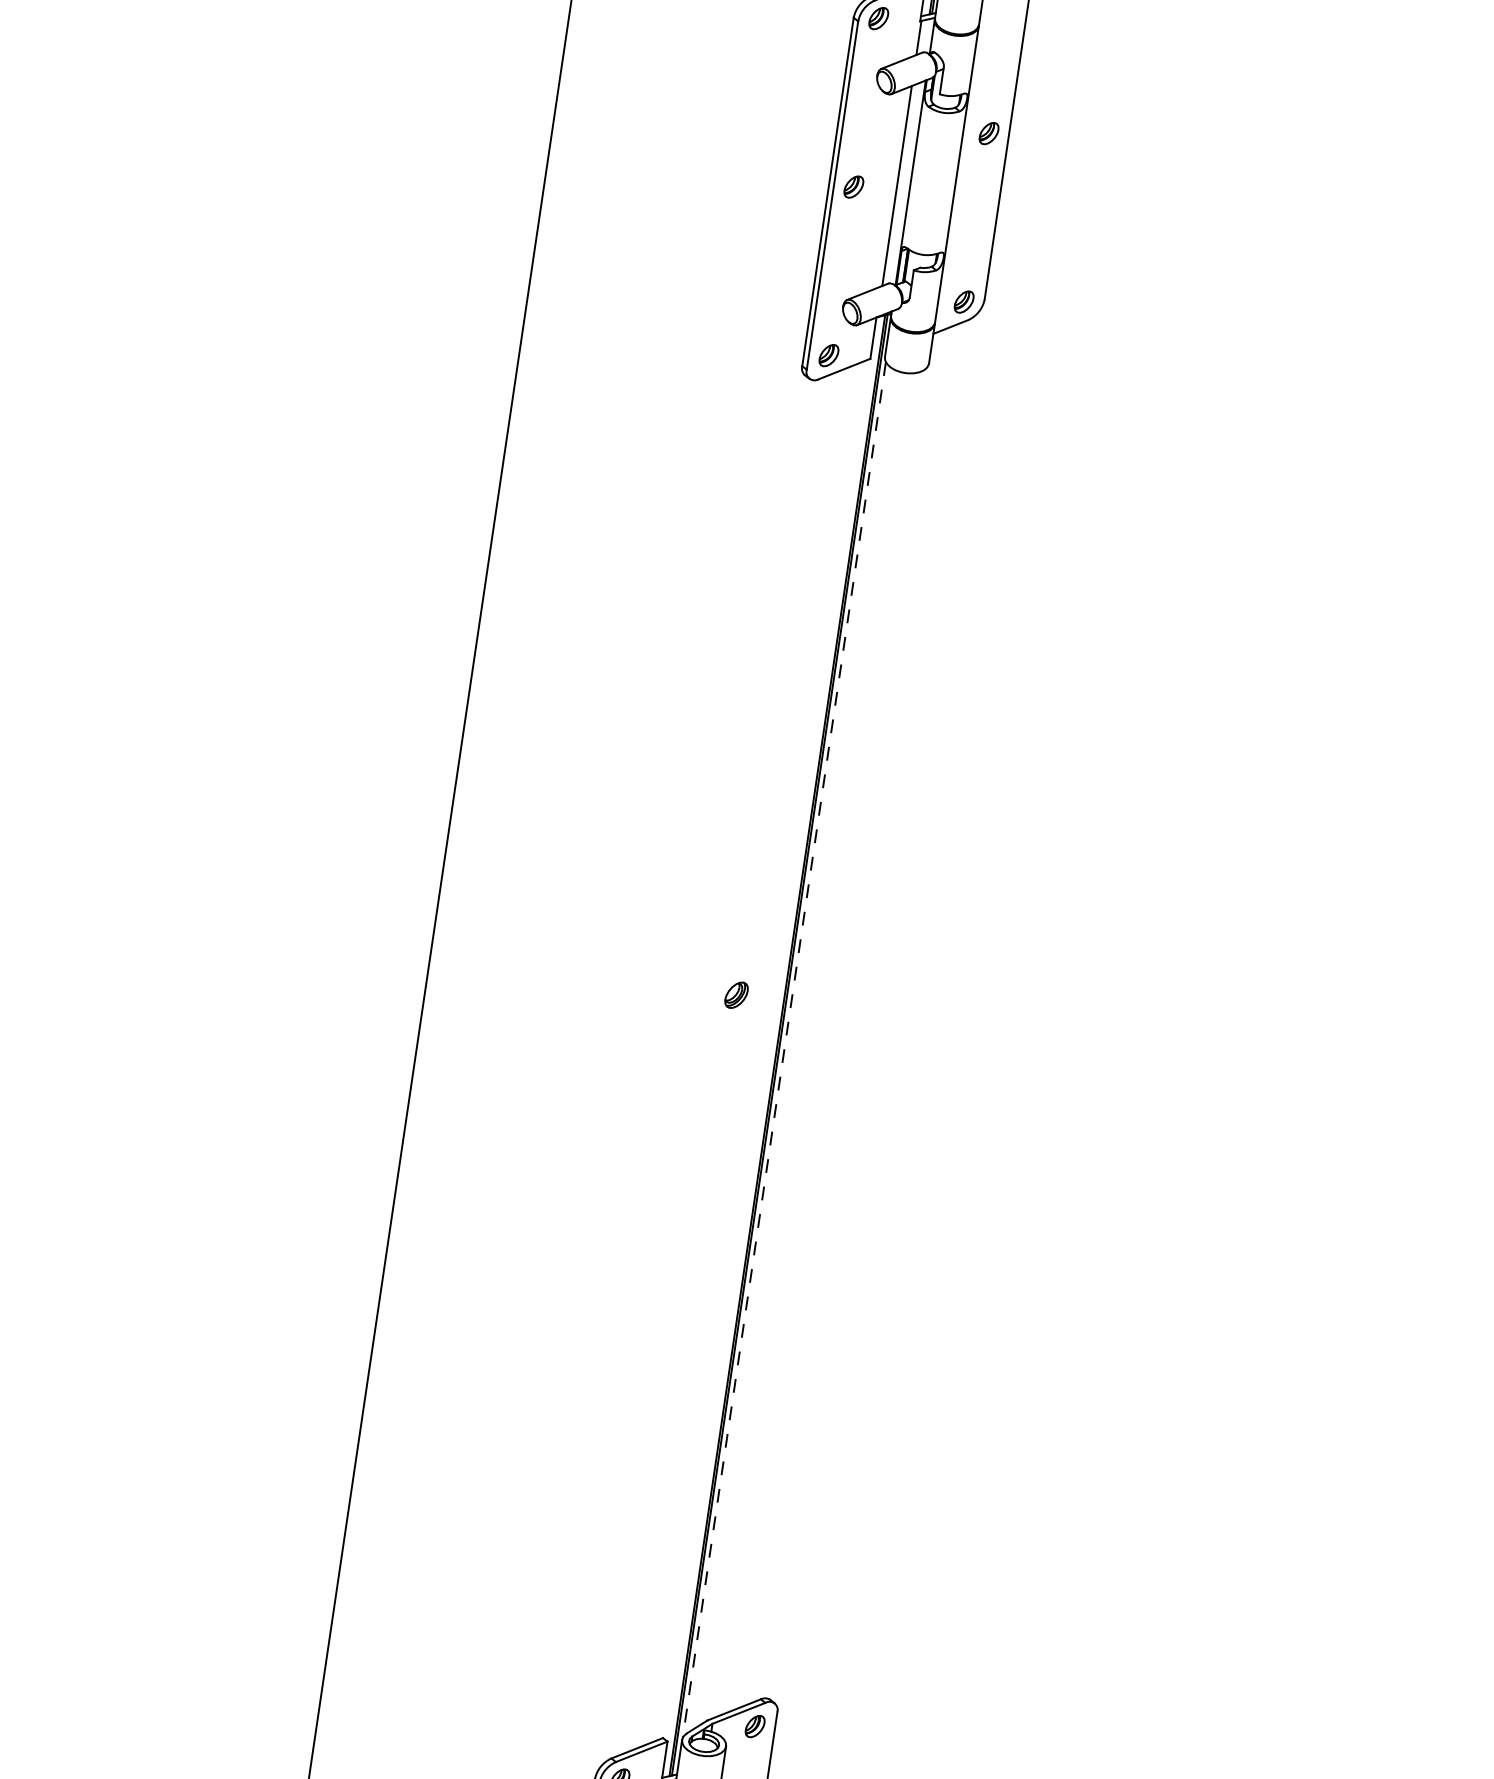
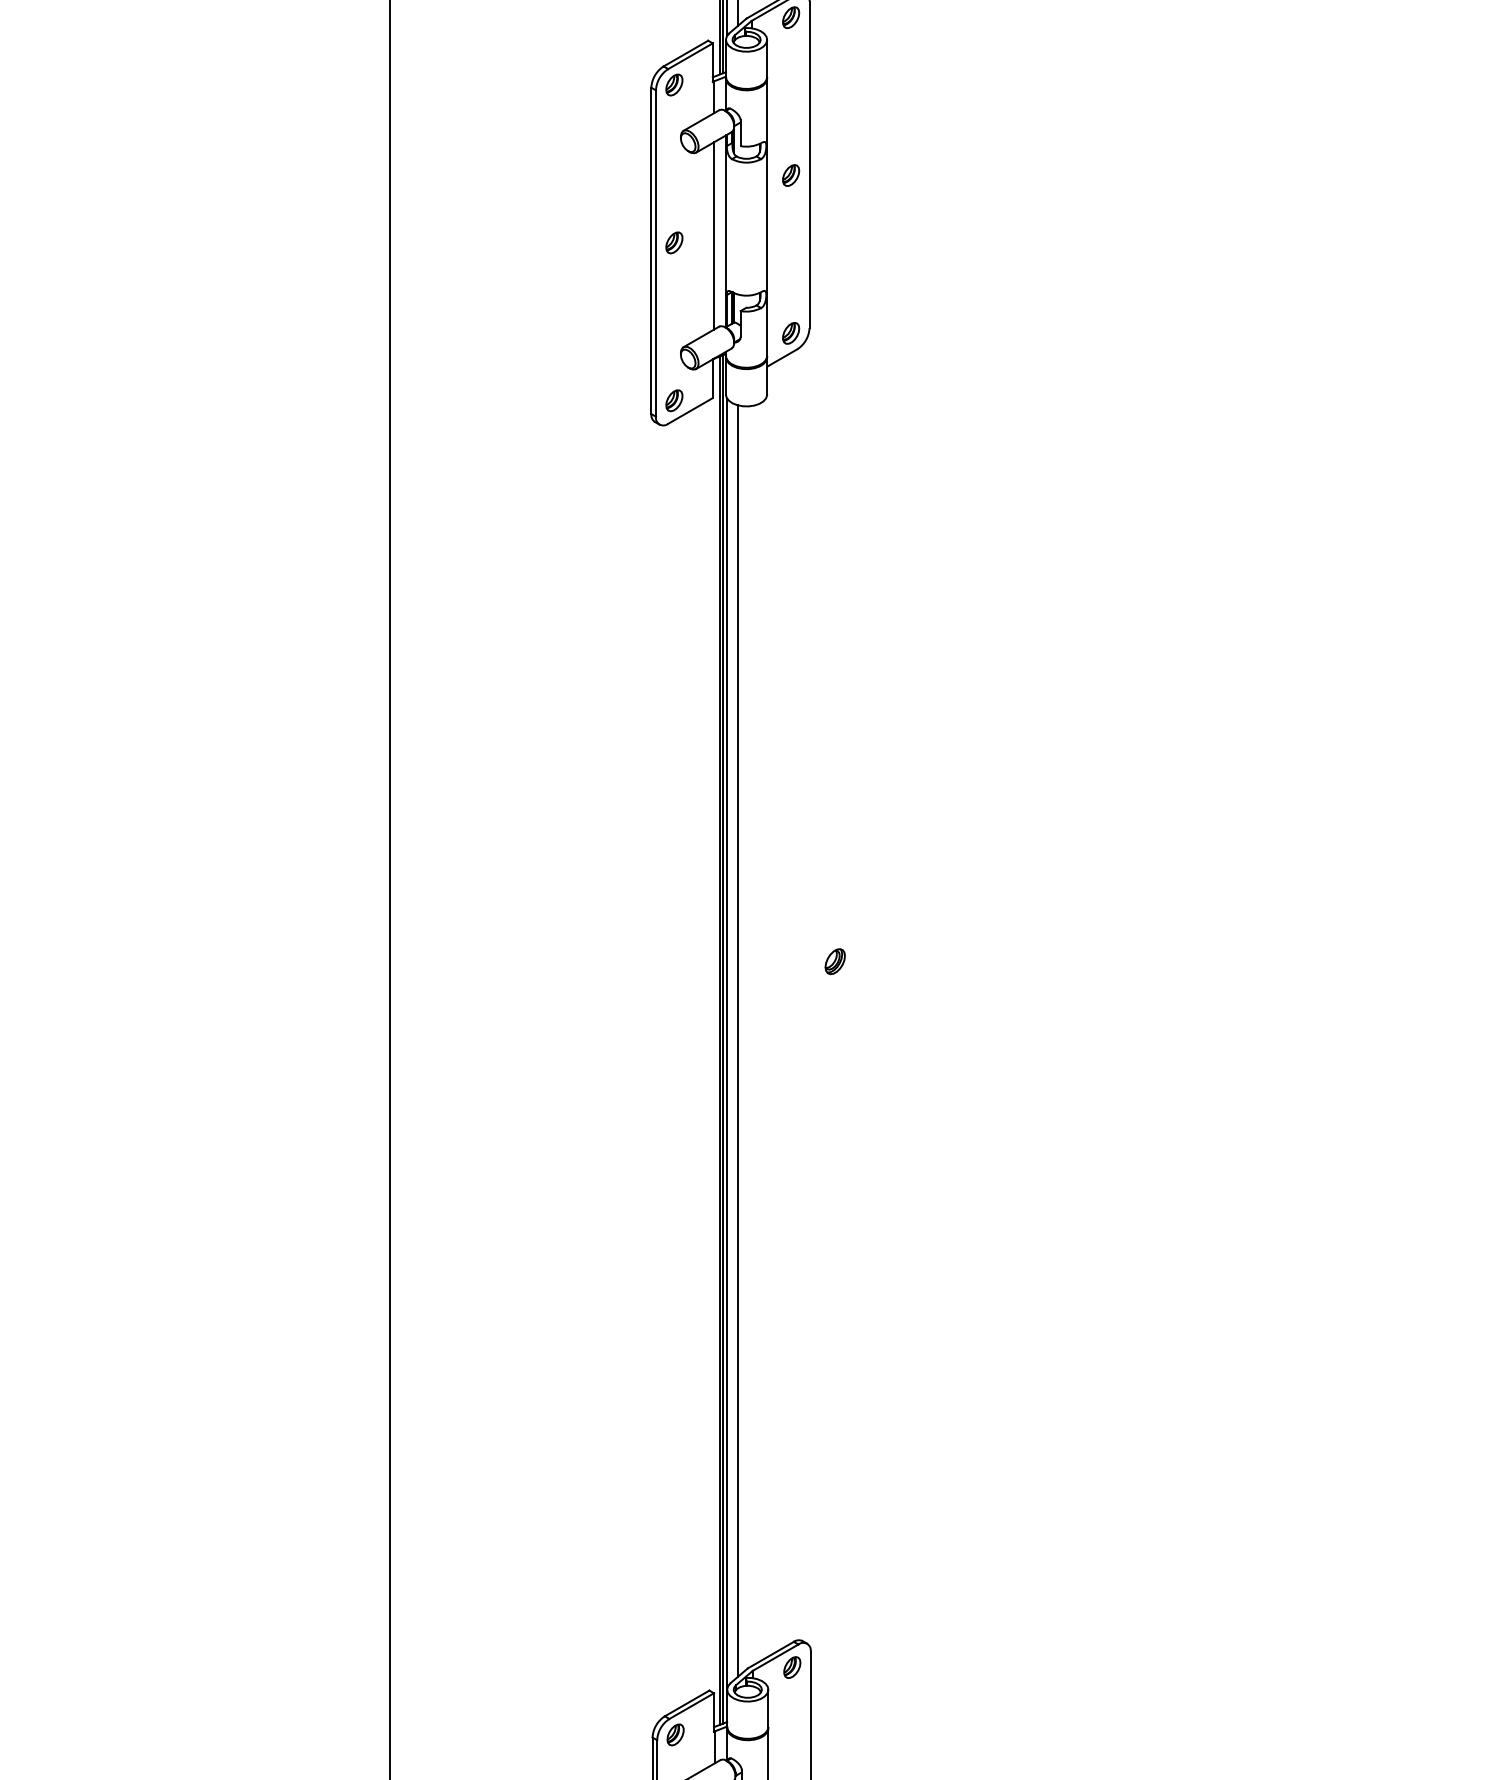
part: (735, 994) -> (834, 961), moved
line: (795, 1048) -> (737, 1040), added
line: (784, 1050) -> (727, 1043), dashed -> solid

